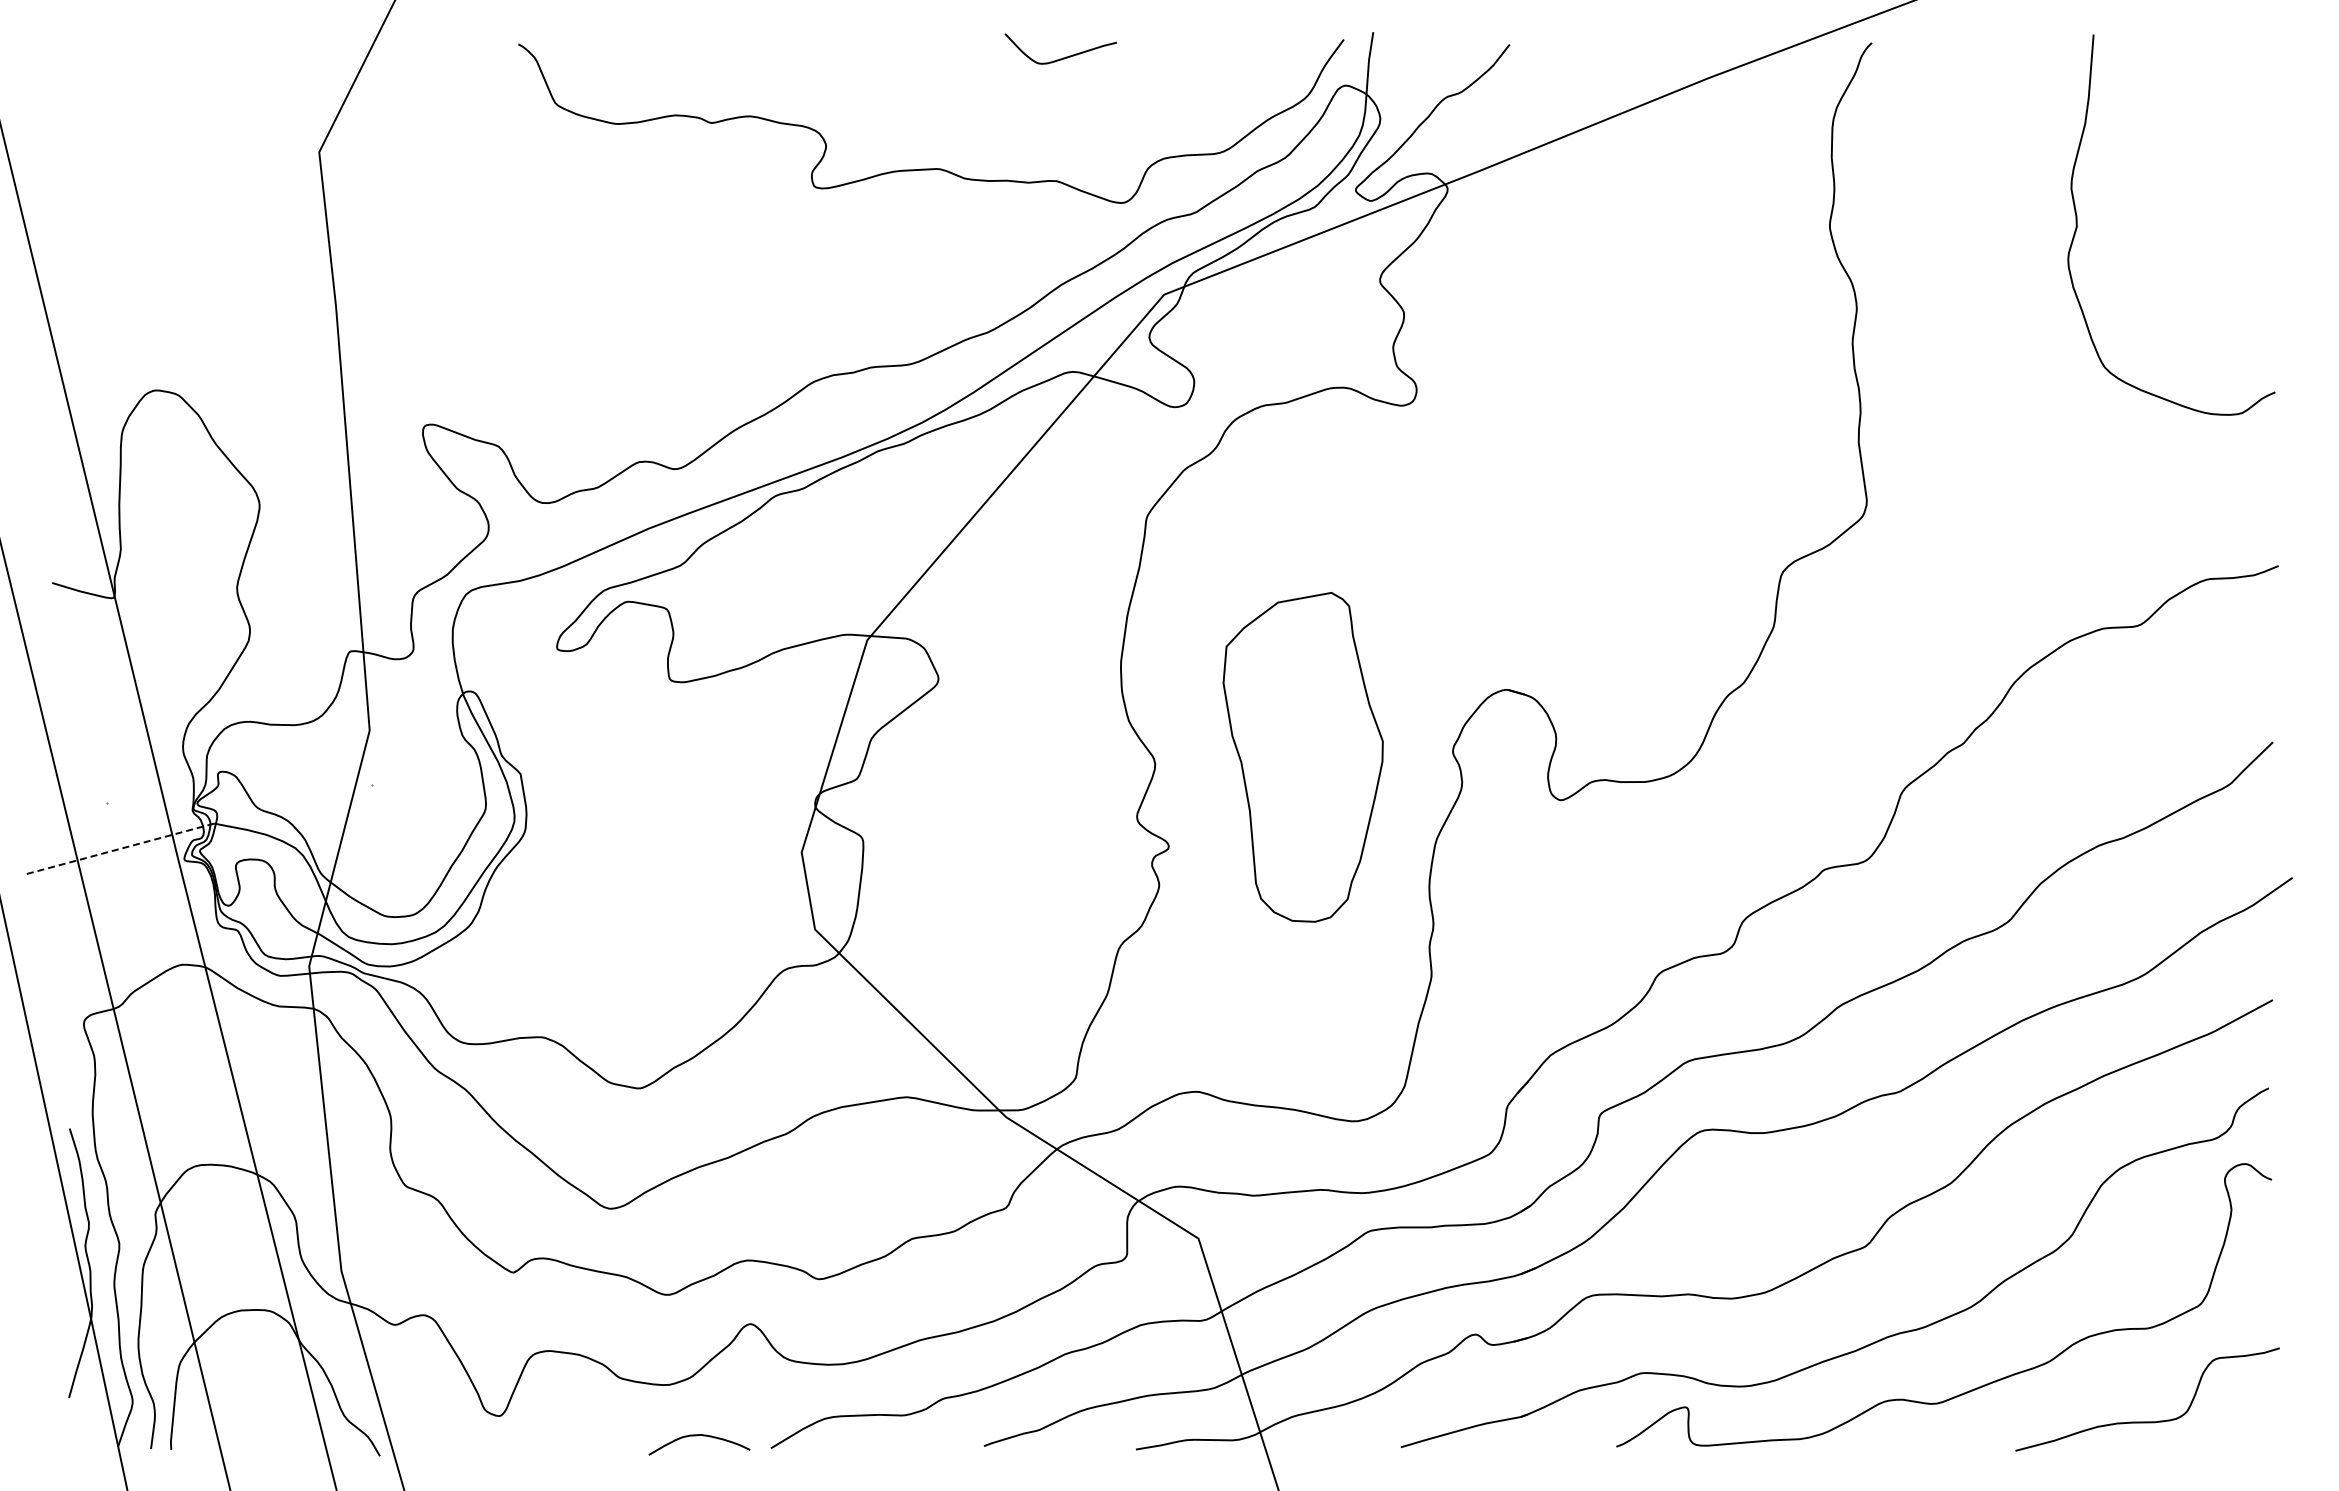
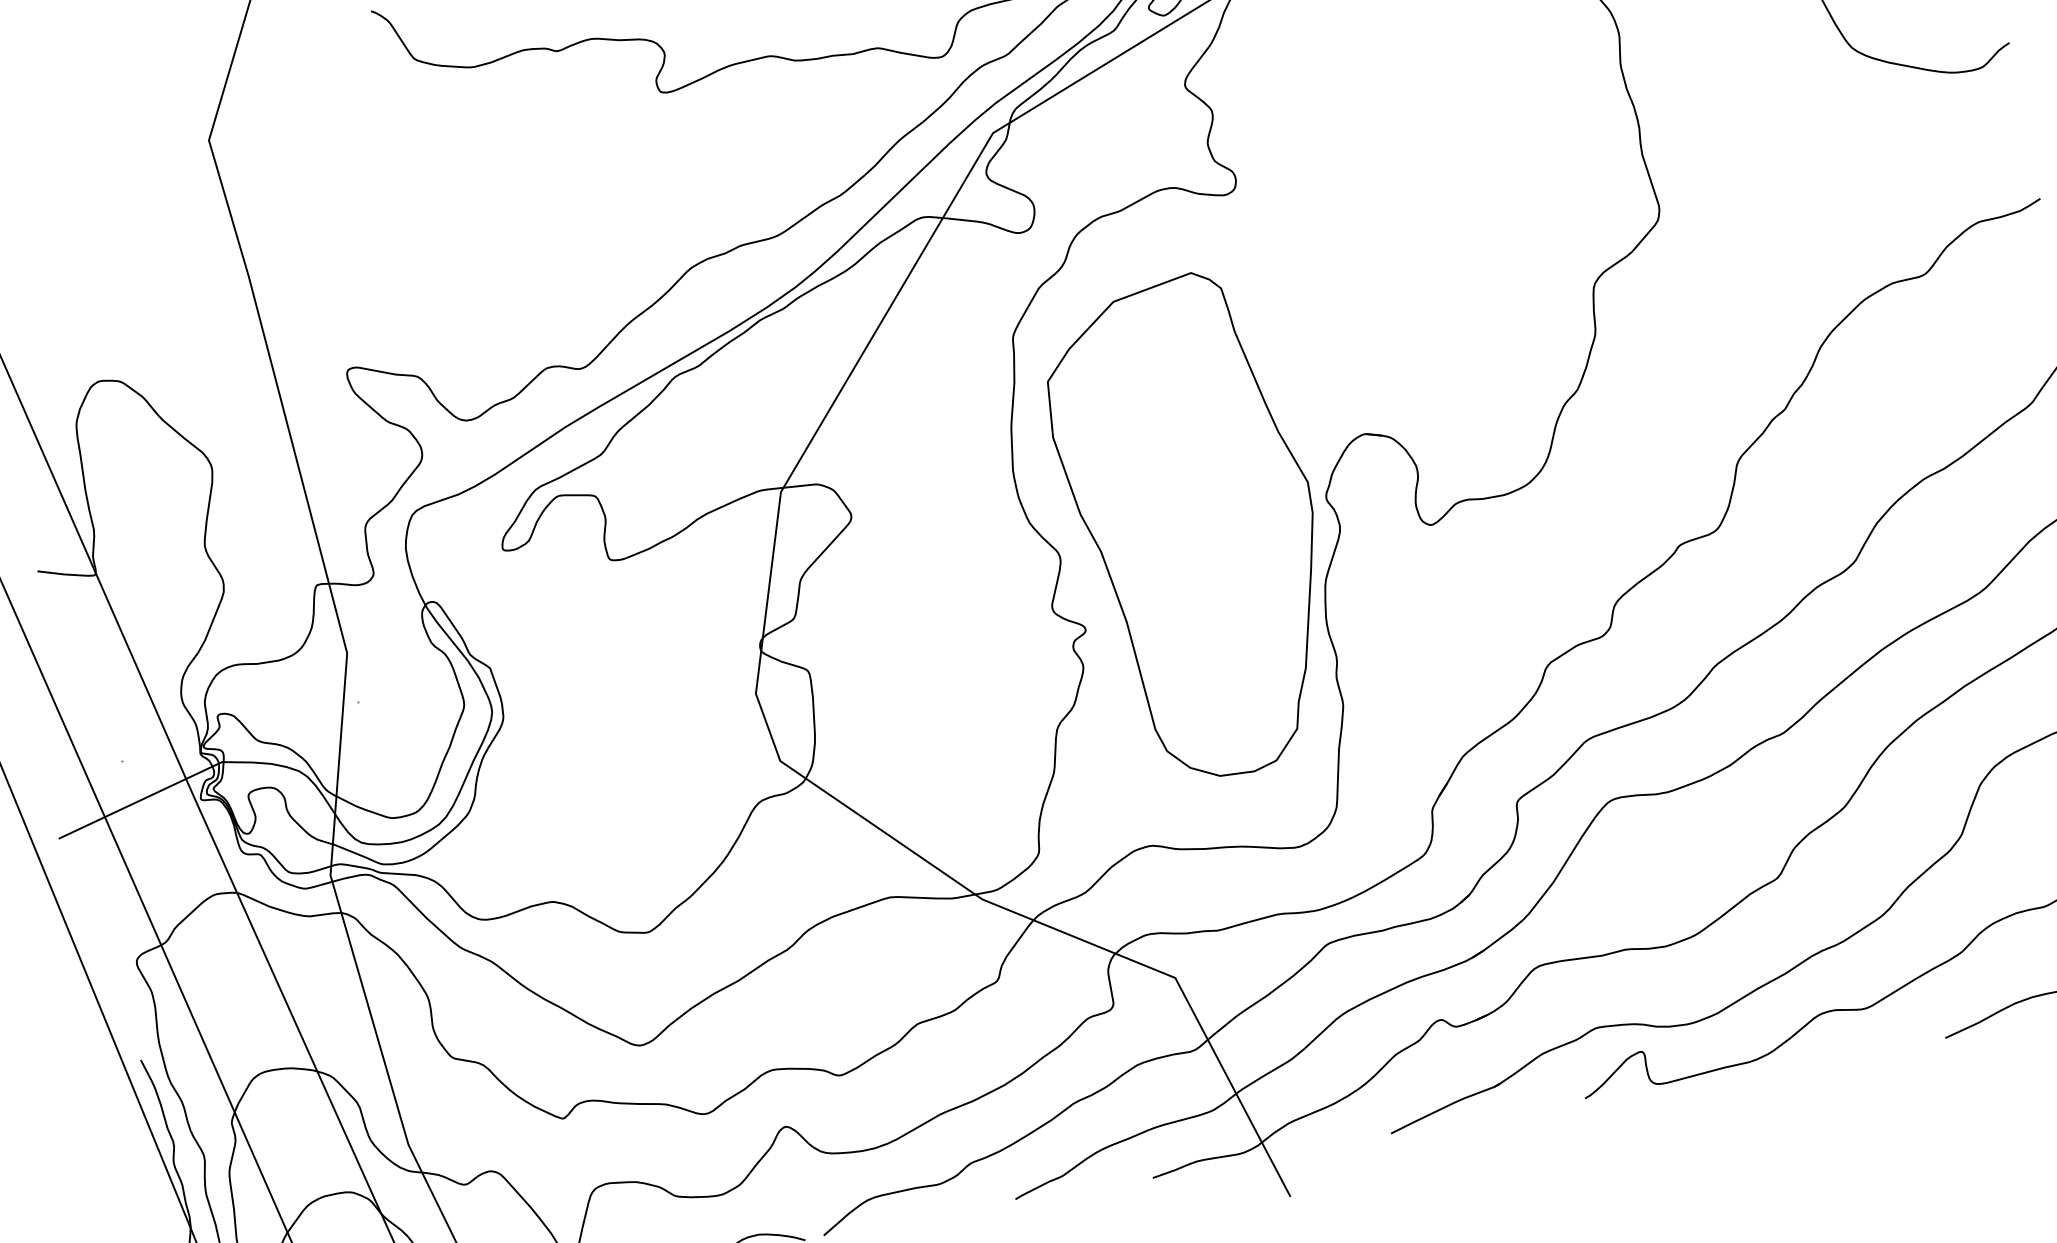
part: (1302, 757) -> (1191, 527), size x1.67
line: (119, 849) -> (140, 800), dashed -> solid

